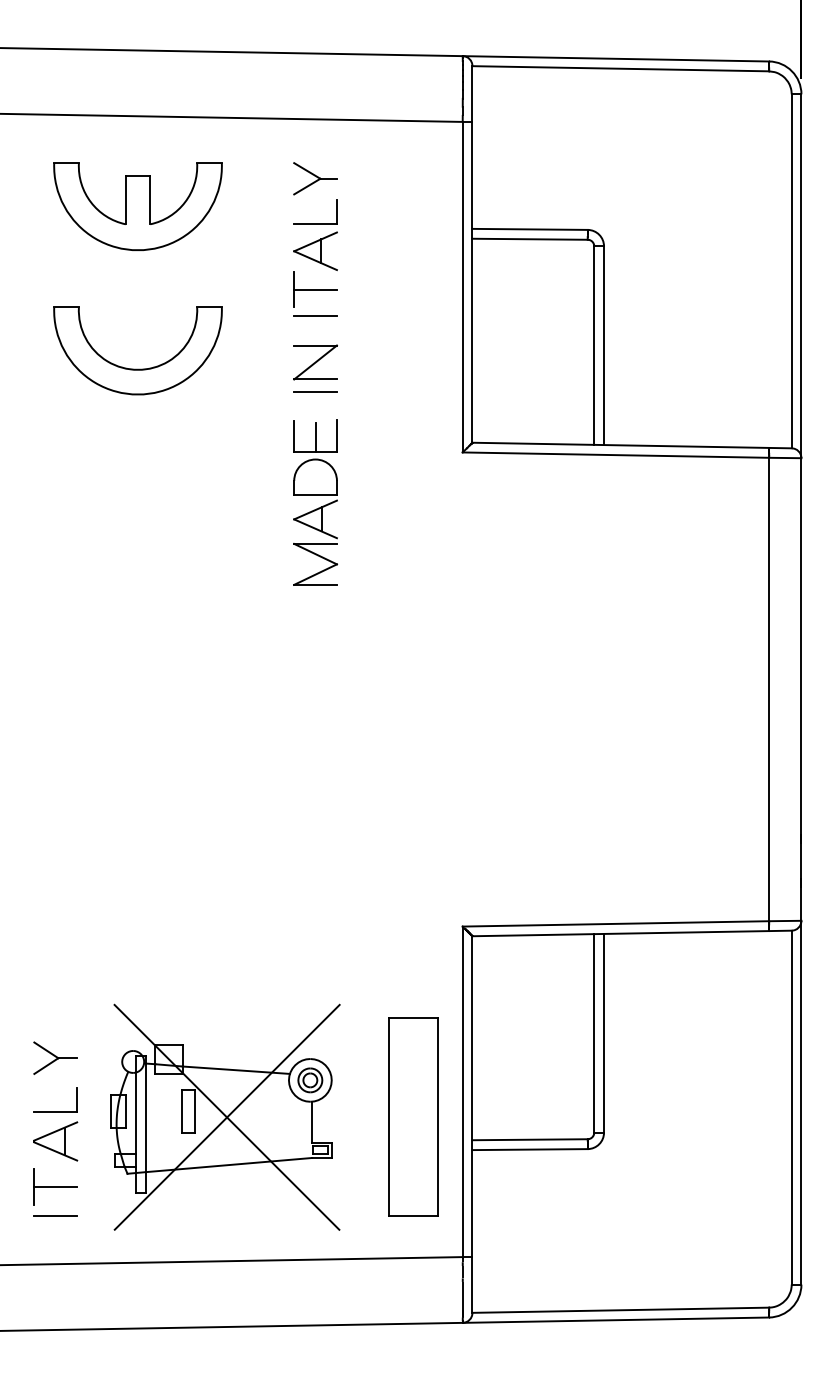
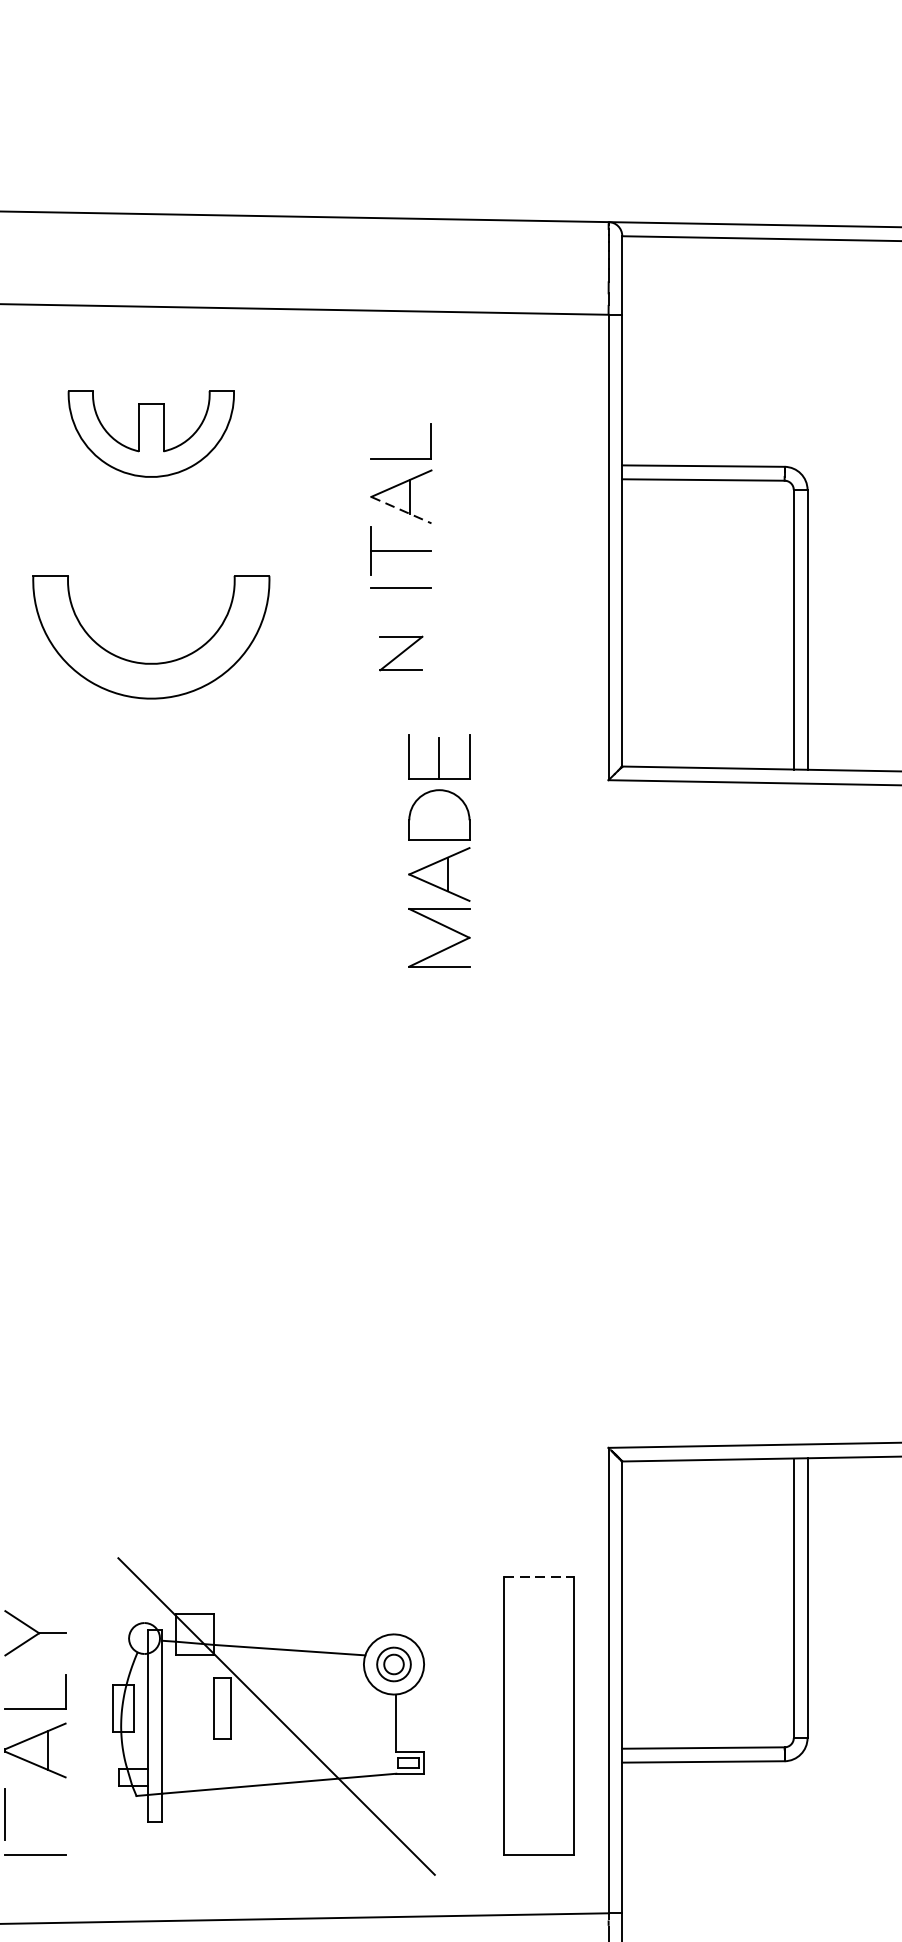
part: (315, 178) -> (401, 394), removed
part: (137, 206) -> (150, 433), size x0.7
line: (316, 260) -> (402, 509), solid -> dashed
part: (315, 362) -> (401, 653), size x0.7
line: (315, 392) -> (401, 695), removed
part: (315, 502) -> (439, 850), moved
line: (413, 1018) -> (539, 1577), solid -> dashed
line: (226, 1116) -> (275, 1715), removed
line: (55, 1186) -> (35, 1813), removed

